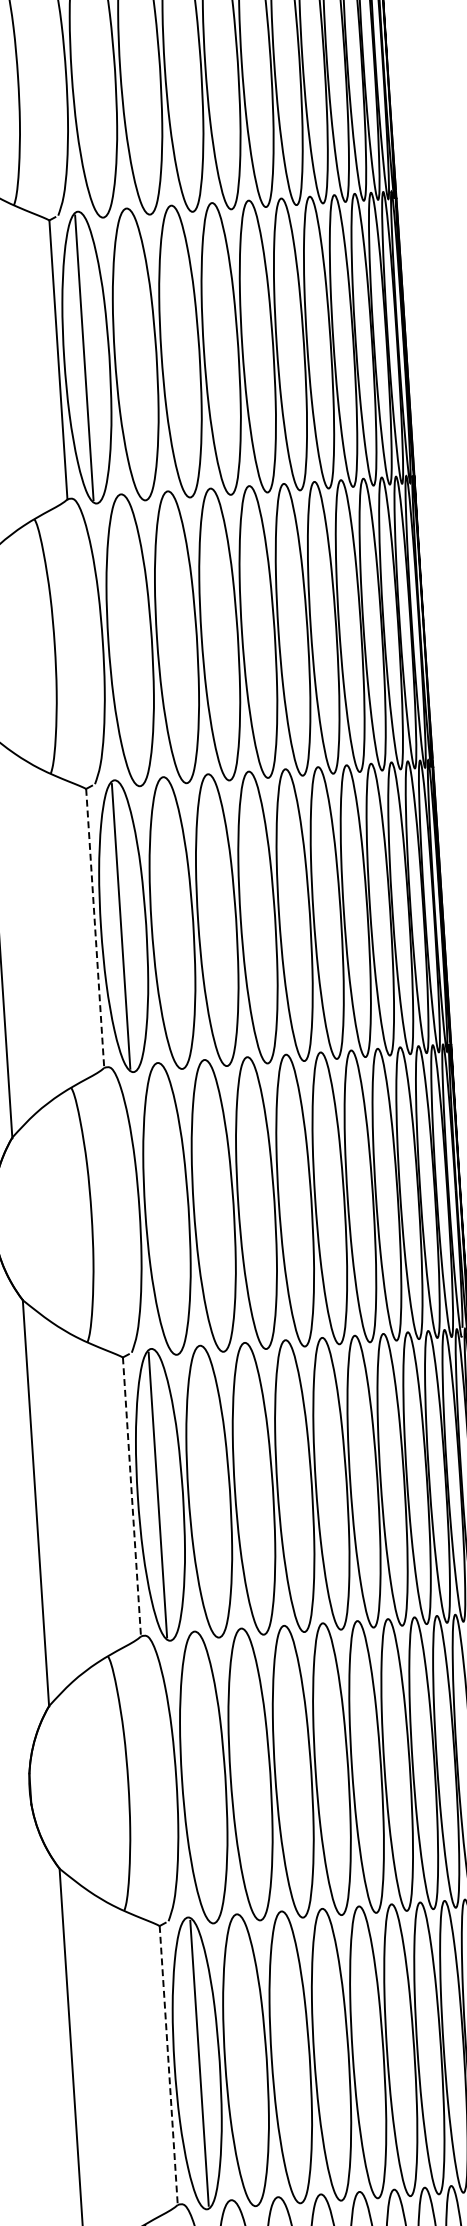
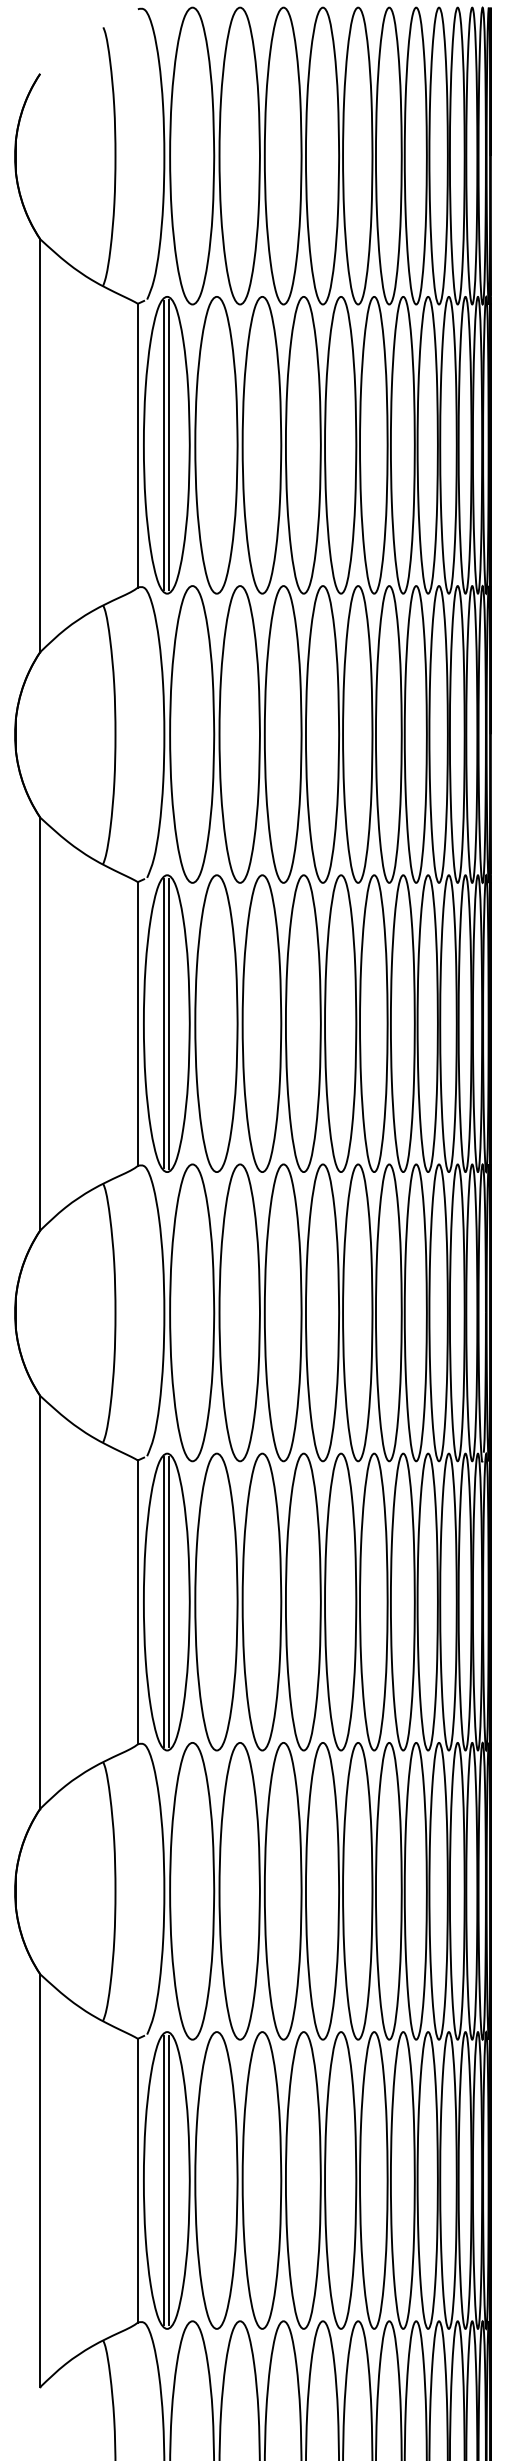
line: (89, 357) -> (169, 445), added
line: (126, 925) -> (169, 1023), added
line: (94, 928) -> (137, 1024), dashed -> solid
line: (163, 1495) -> (169, 1602), added
line: (131, 1497) -> (137, 1602), dashed -> solid
line: (194, 2063) -> (164, 2180), added
line: (168, 2065) -> (137, 2180), dashed -> solid

